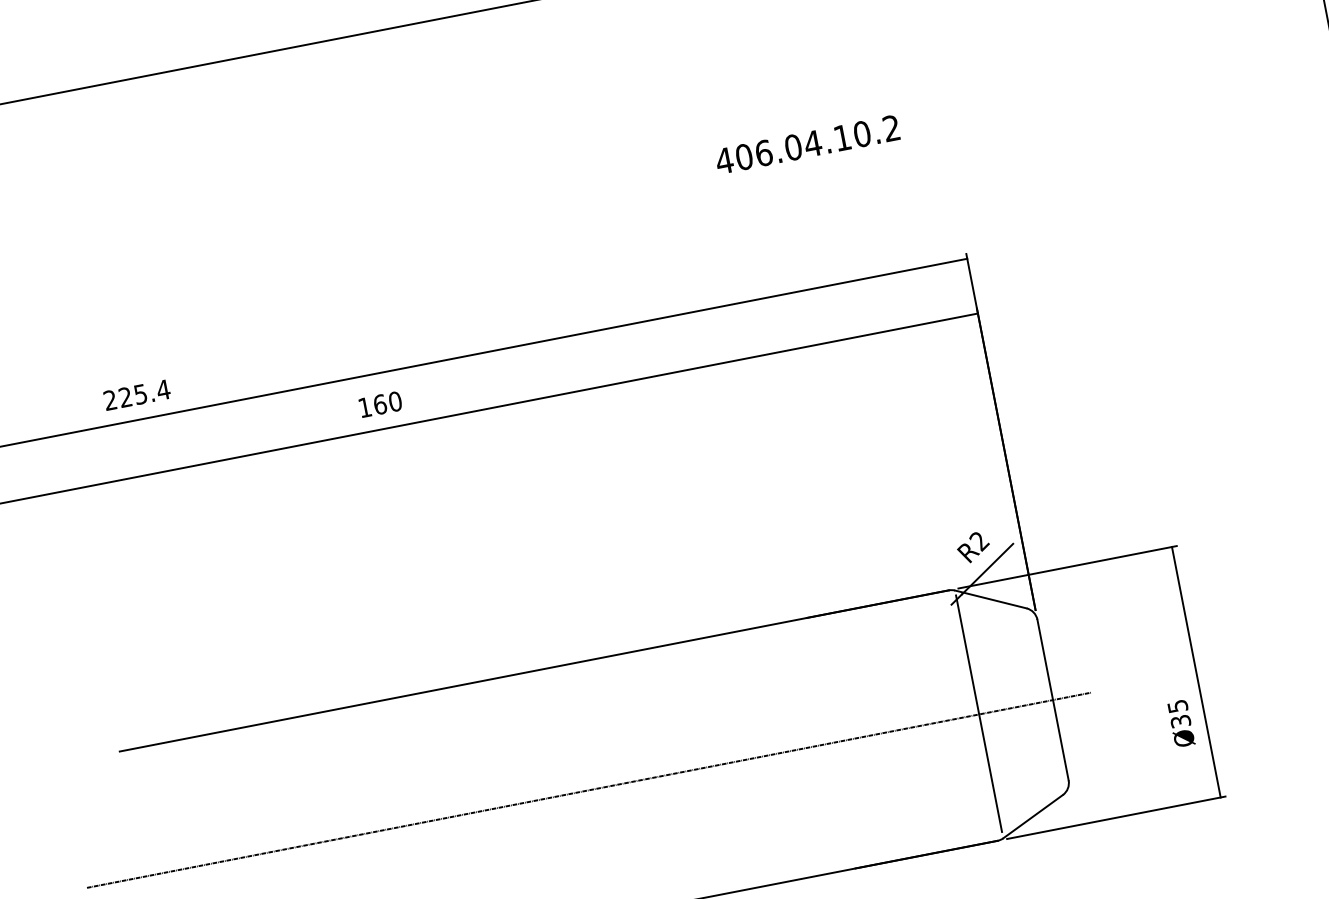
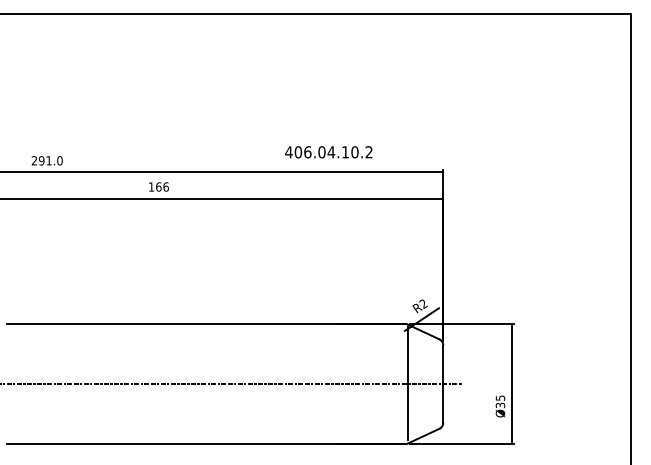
text: (807, 145) -> (328, 152), moved
text: (143, 393) -> (50, 160), 225.4 -> 291.0
text: (393, 400) -> (165, 186), 160 -> 166

